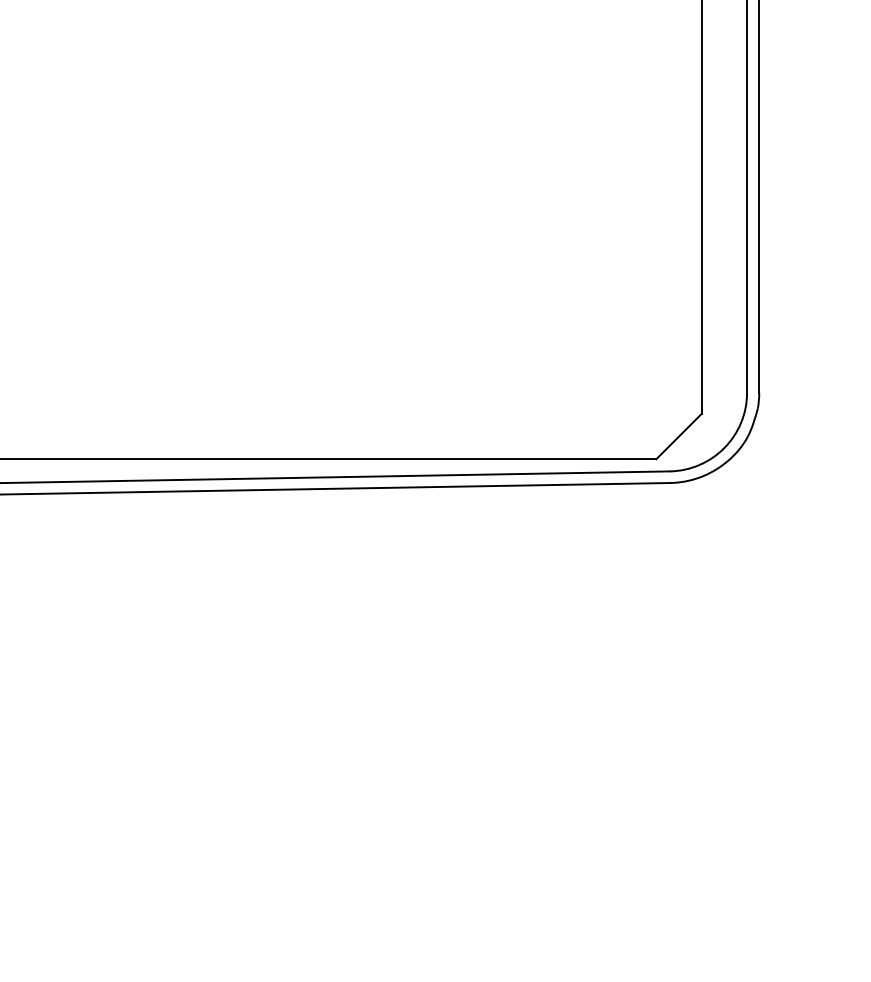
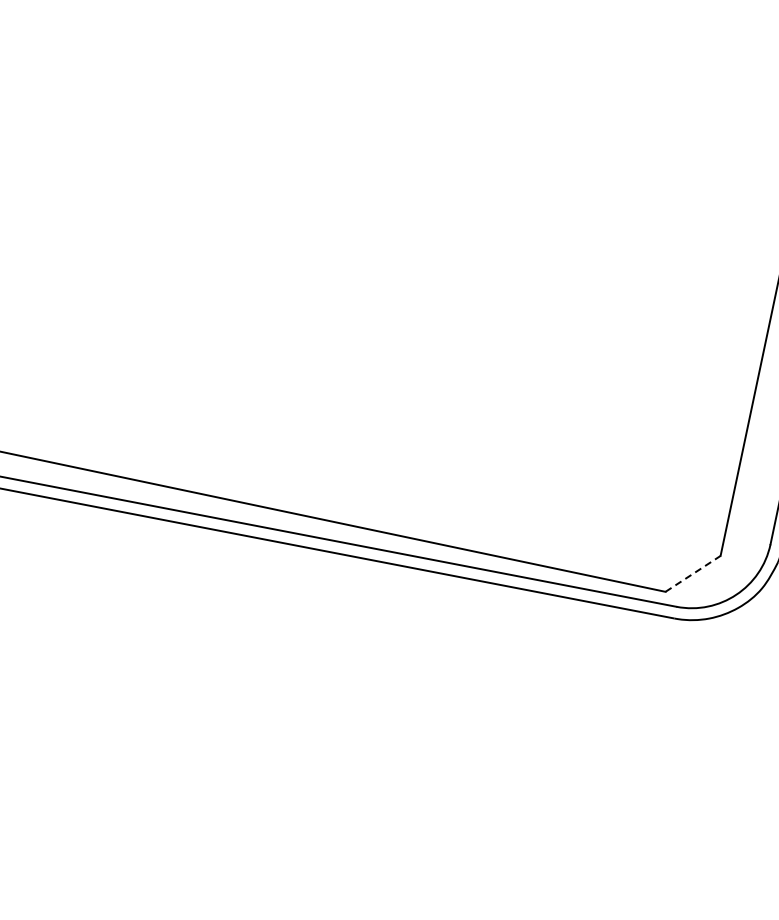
line: (679, 436) -> (693, 573), solid -> dashed

